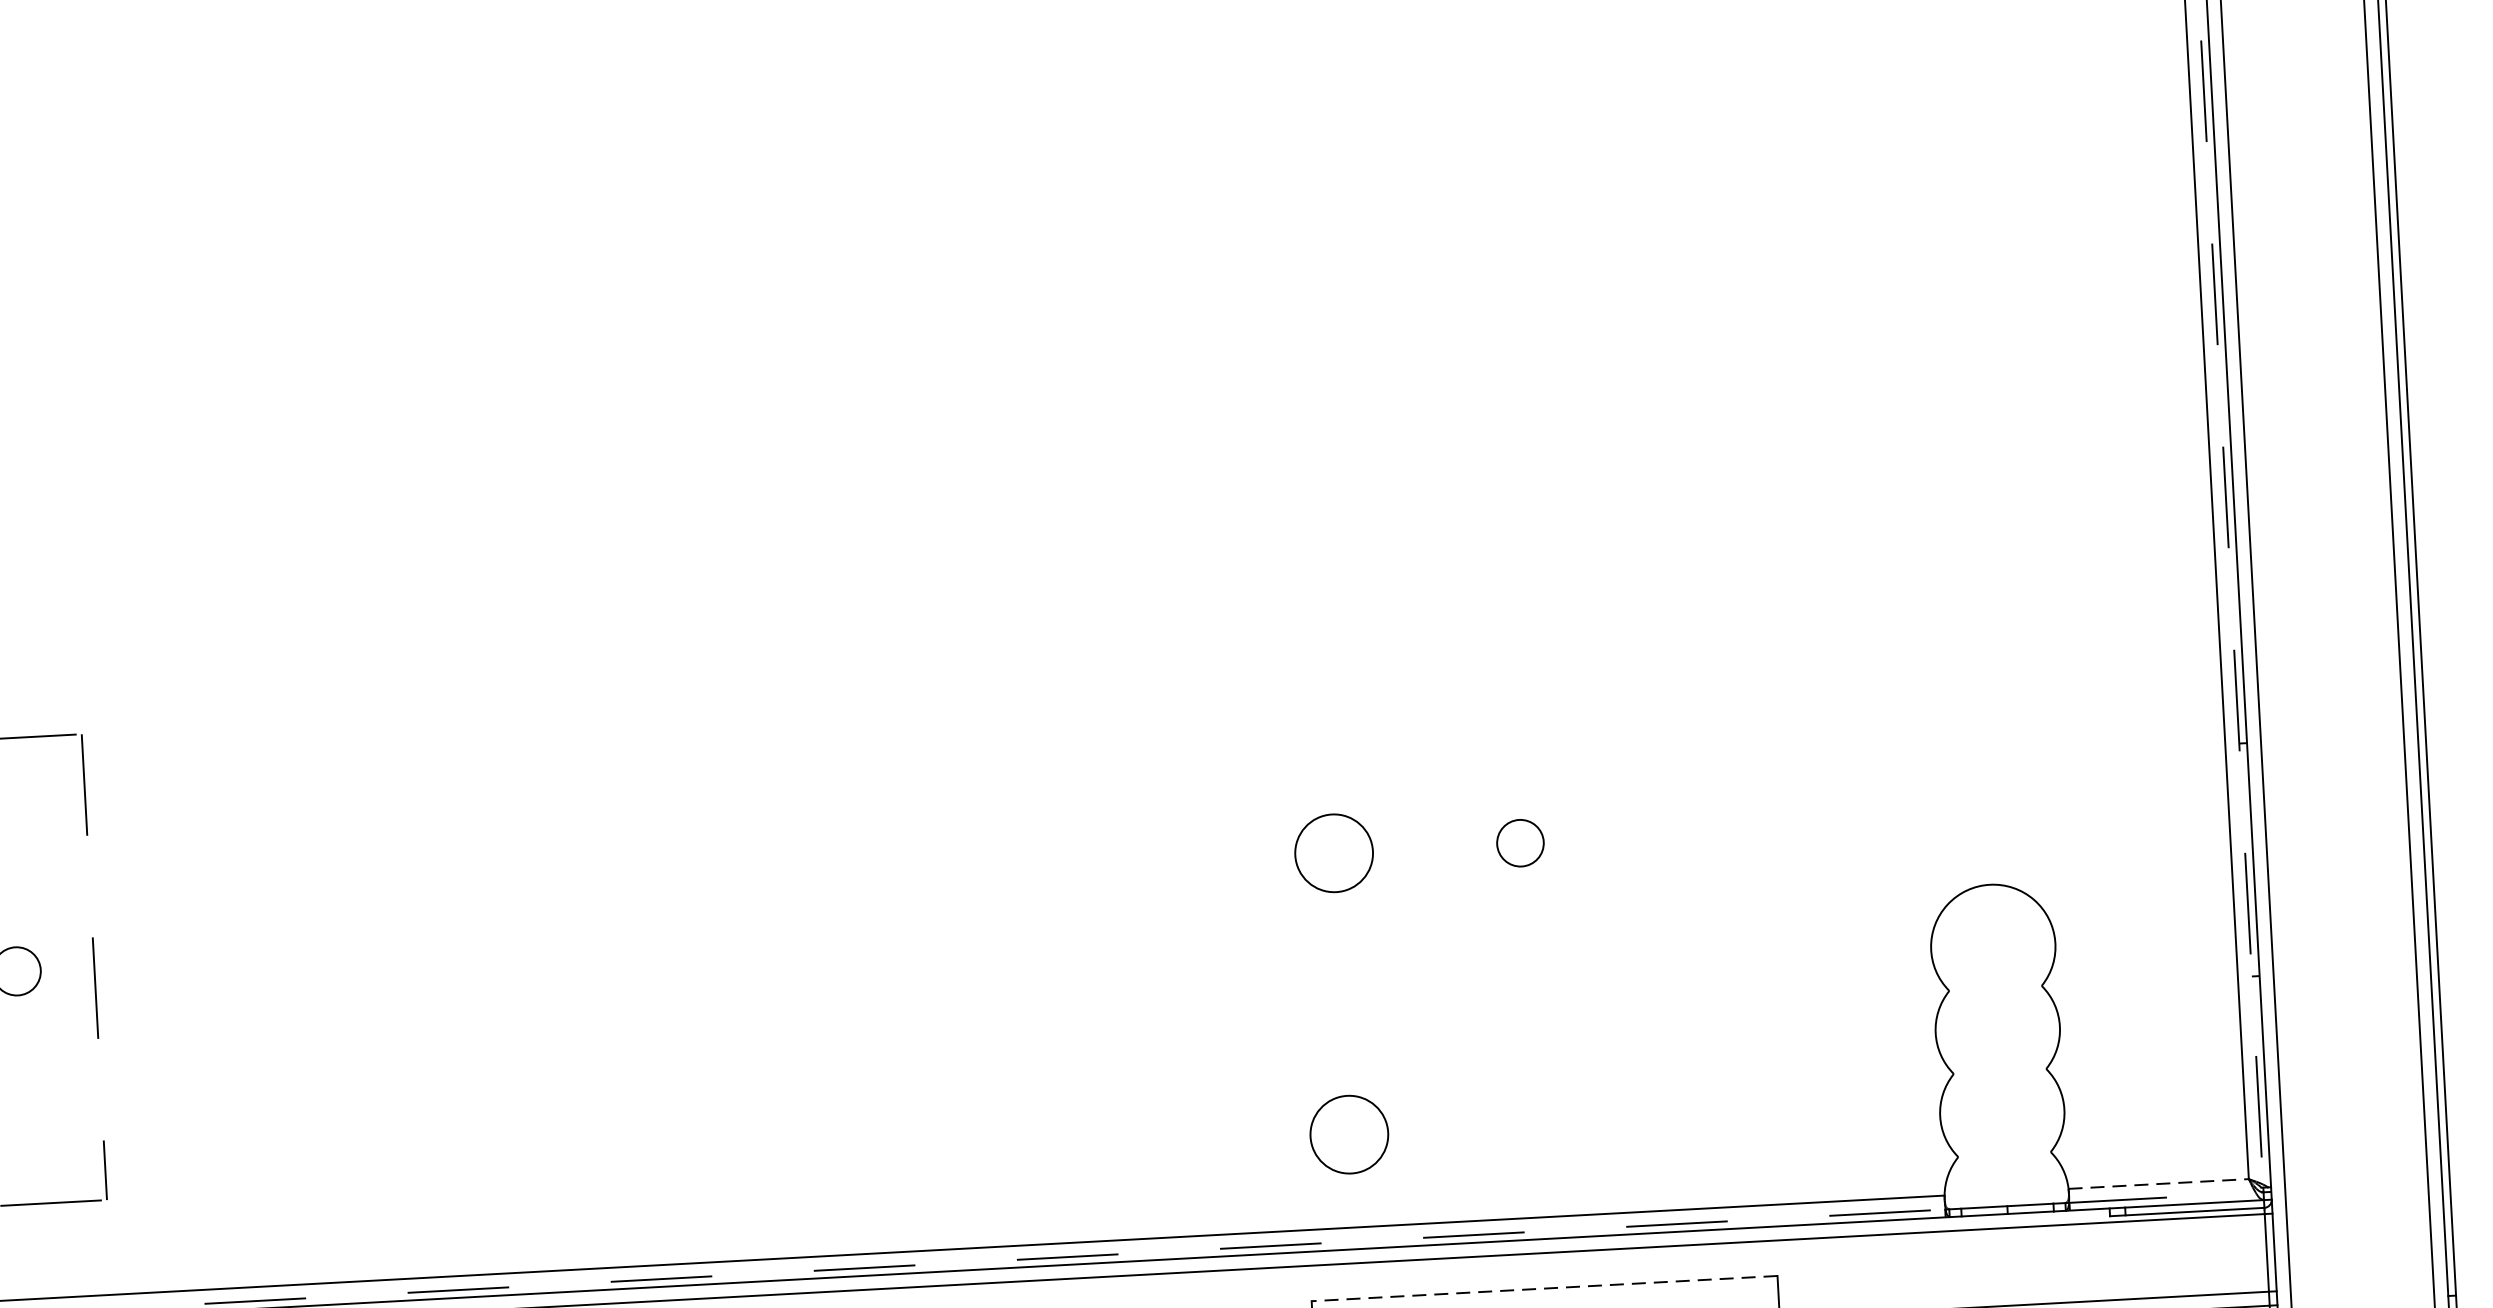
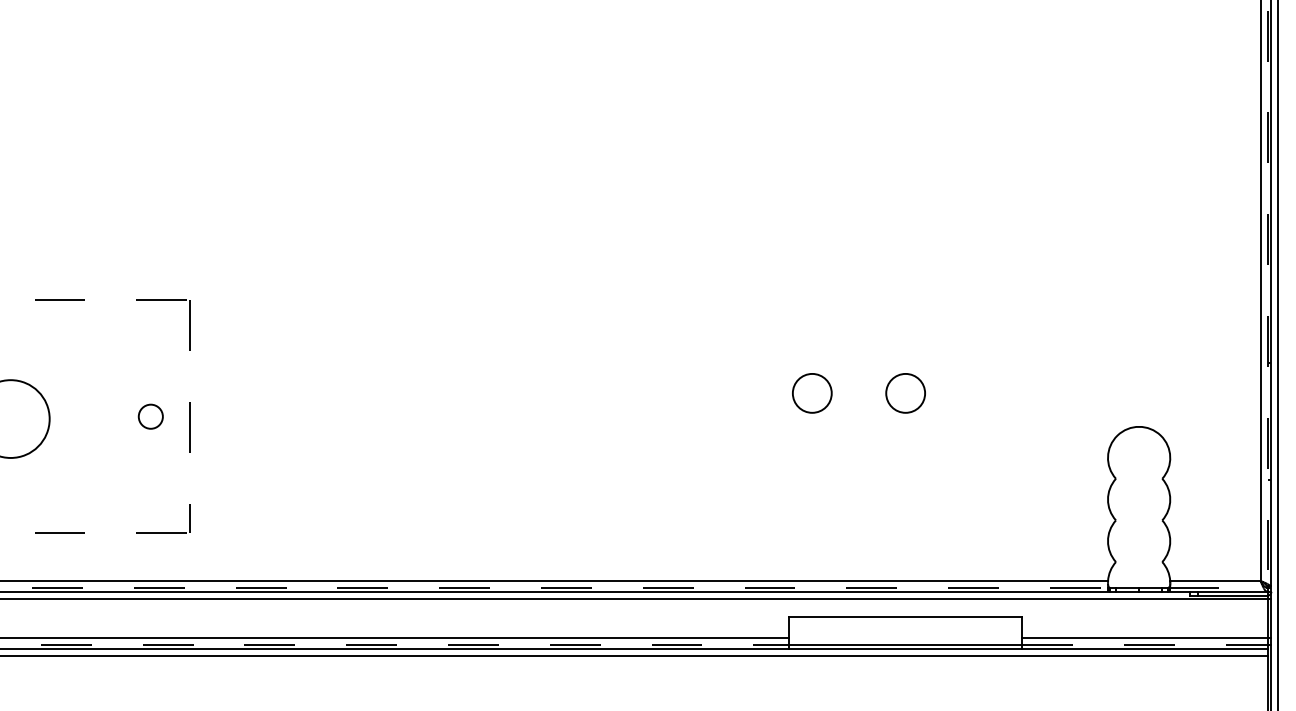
circle: (1520, 841) -> (905, 392), size x1.67
circle: (1349, 1134) -> (812, 534), removed
line: (2158, 1183) -> (1215, 580), dashed -> solid
line: (1544, 1288) -> (905, 616), dashed -> solid

